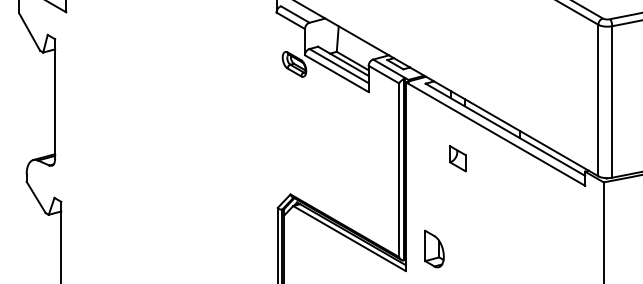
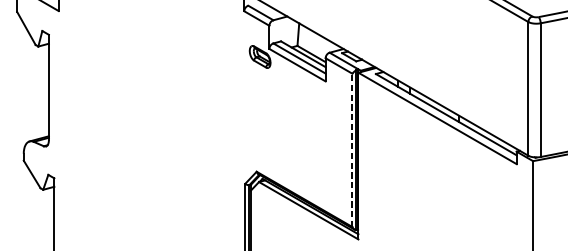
part: (457, 158) -> (404, 140), removed
line: (399, 170) -> (352, 150), solid -> dashed
part: (434, 248) -> (383, 219), removed

